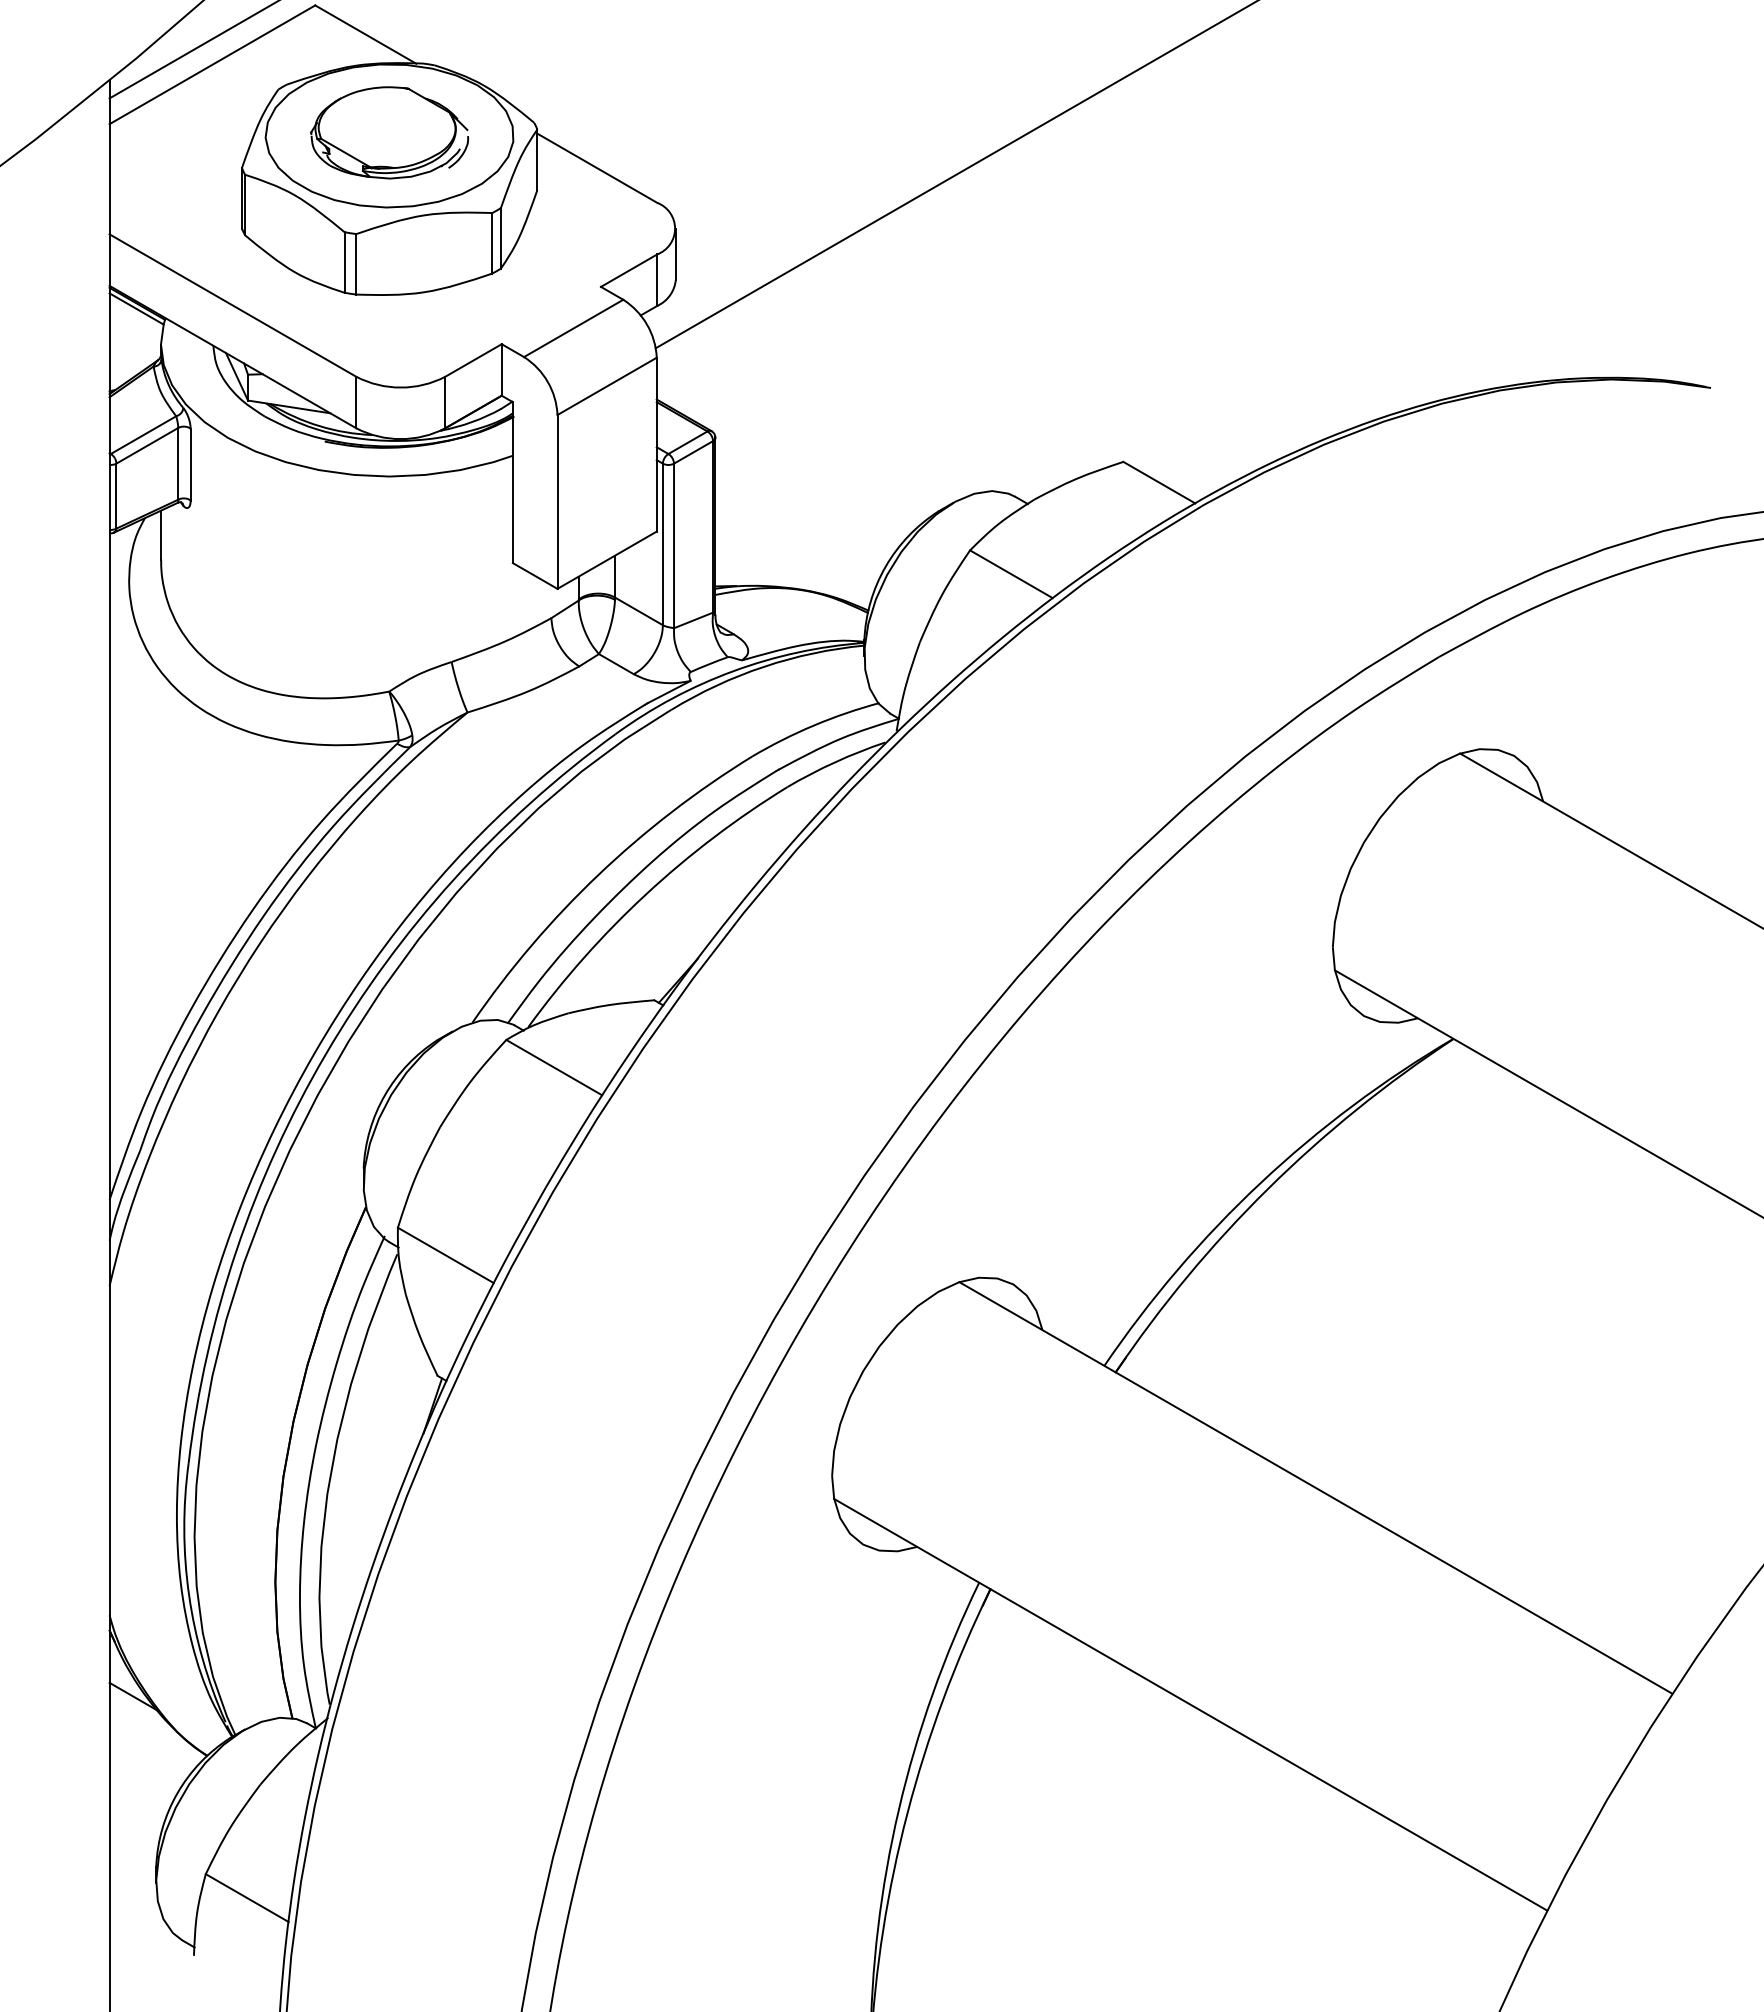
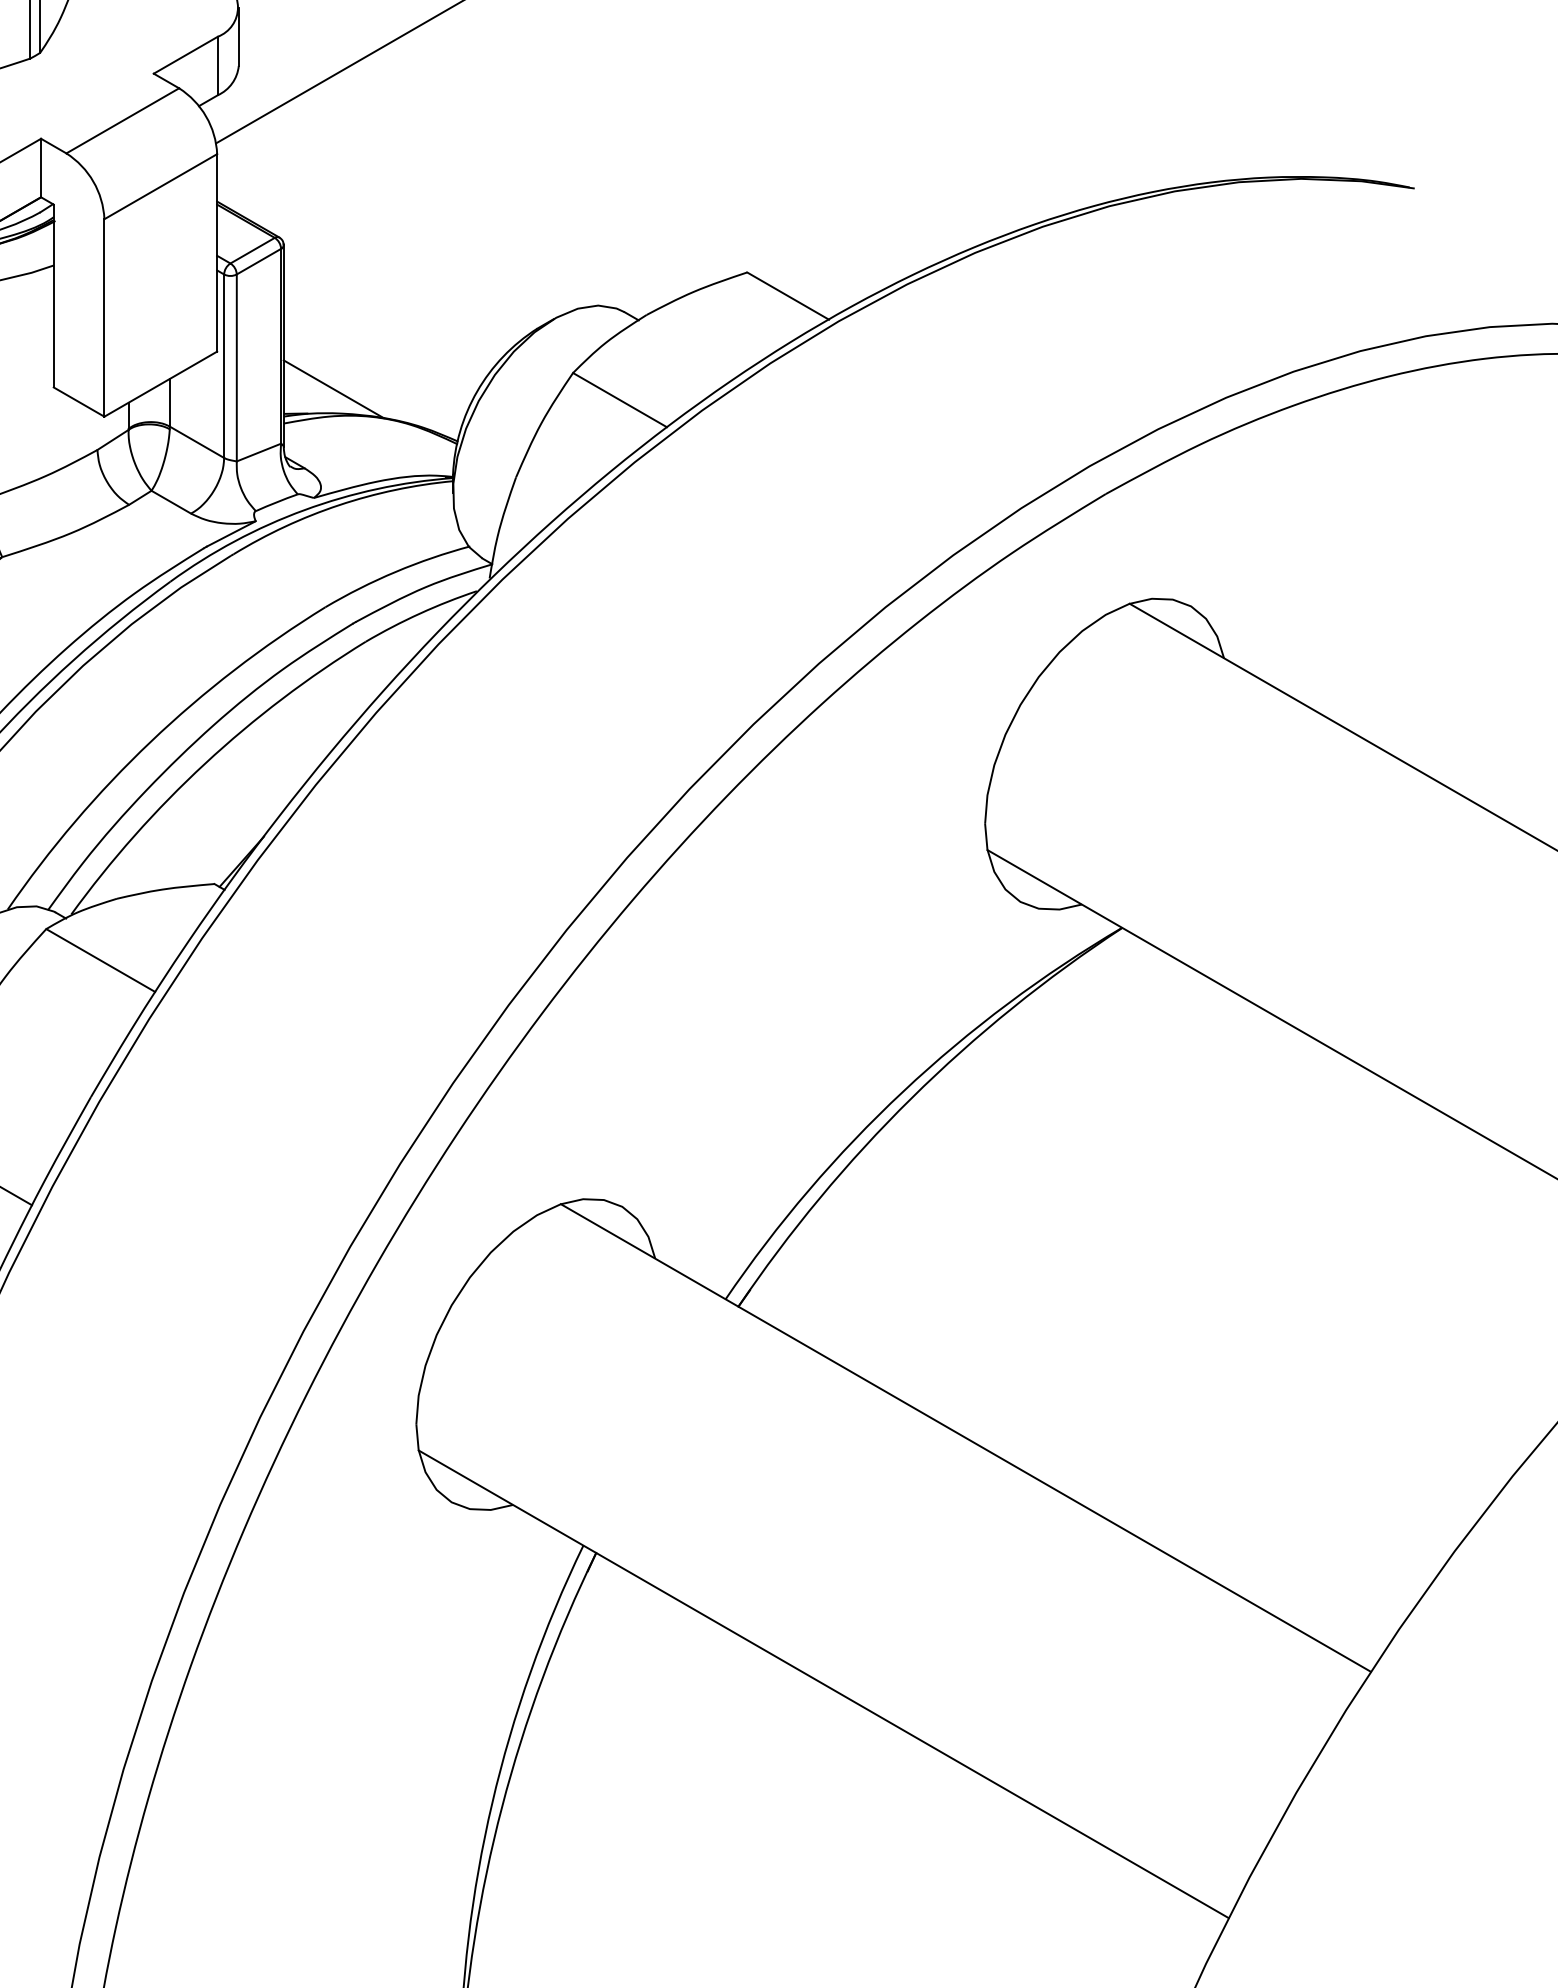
line: (759, 564) -> (333, 389), added

